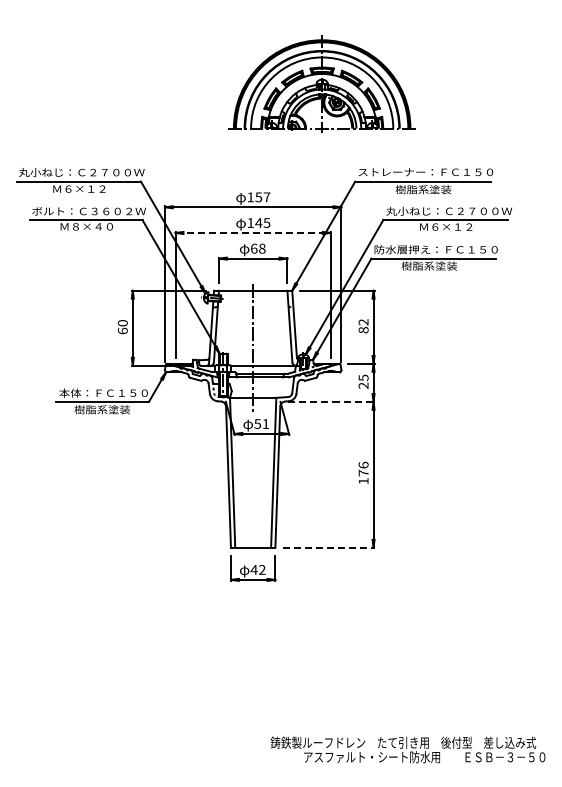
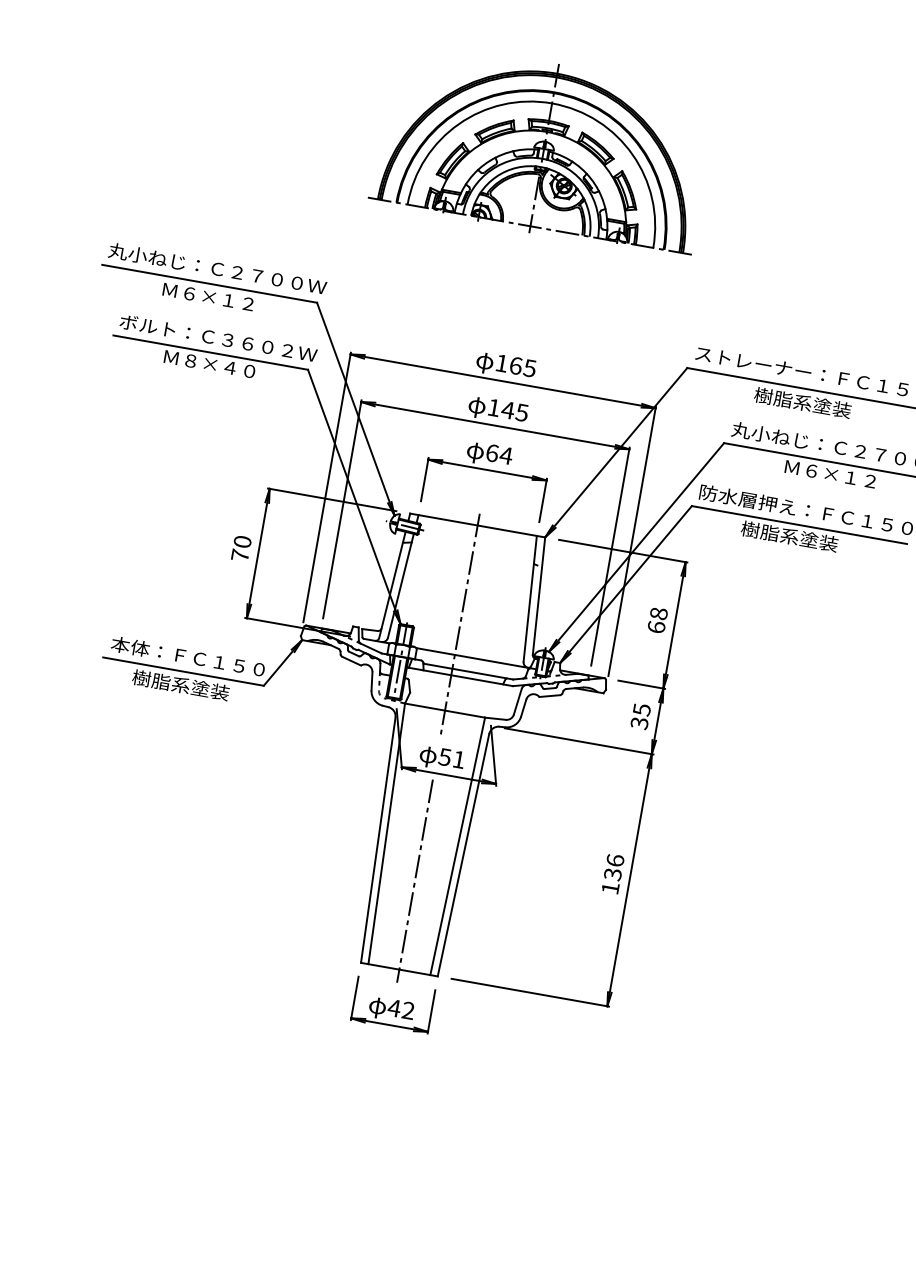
part: (321, 83) -> (543, 148), moved
text: (262, 197) -> (522, 367), 157 -> 165
line: (253, 232) -> (495, 424), dashed -> solid
text: (261, 248) -> (504, 455), 68 -> 64
text: (363, 326) -> (657, 620), 82 -> 68
text: (122, 330) -> (239, 554), 60 -> 70
text: (363, 385) -> (639, 722), 25 -> 35
line: (332, 401) -> (581, 741), dashed -> solid
text: (363, 473) -> (612, 874), 176 -> 136
line: (253, 496) -> (415, 881), added
line: (328, 547) -> (529, 992), dashed -> solid

